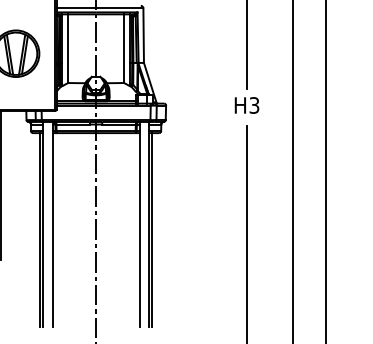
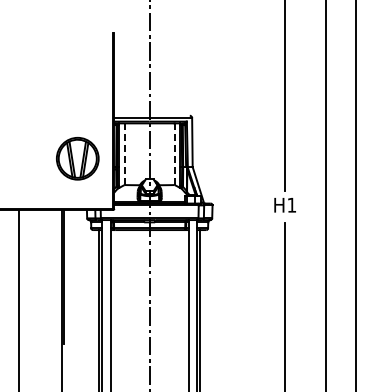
line: (68, 48) -> (124, 154), solid -> dashed
line: (123, 48) -> (174, 154), solid -> dashed
text: (253, 104) -> (291, 204), H3 -> H1

